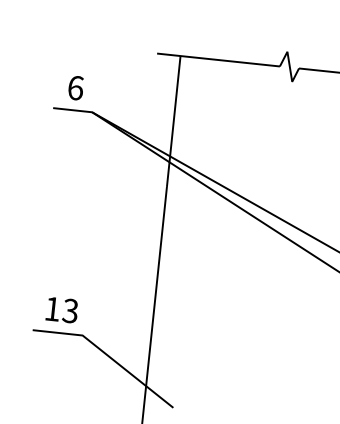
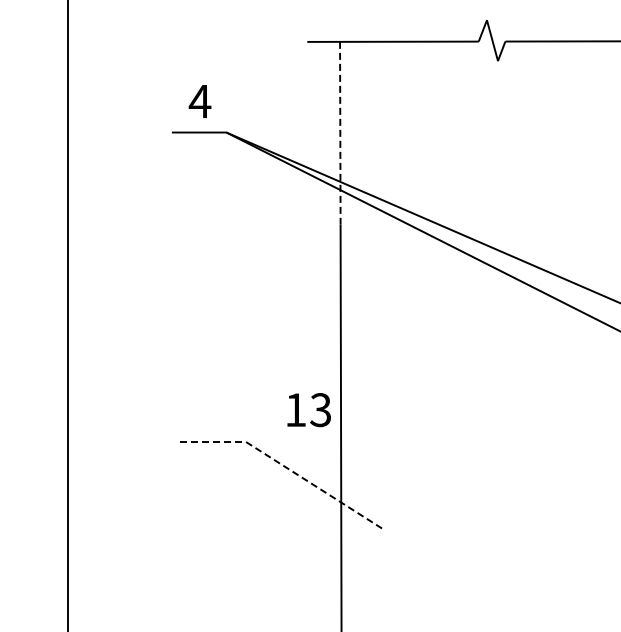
text: (75, 87) -> (199, 101), 6 -> 4
line: (173, 121) -> (340, 133), solid -> dashed
text: (61, 310) -> (308, 410), moved
line: (107, 355) -> (283, 466), solid -> dashed

